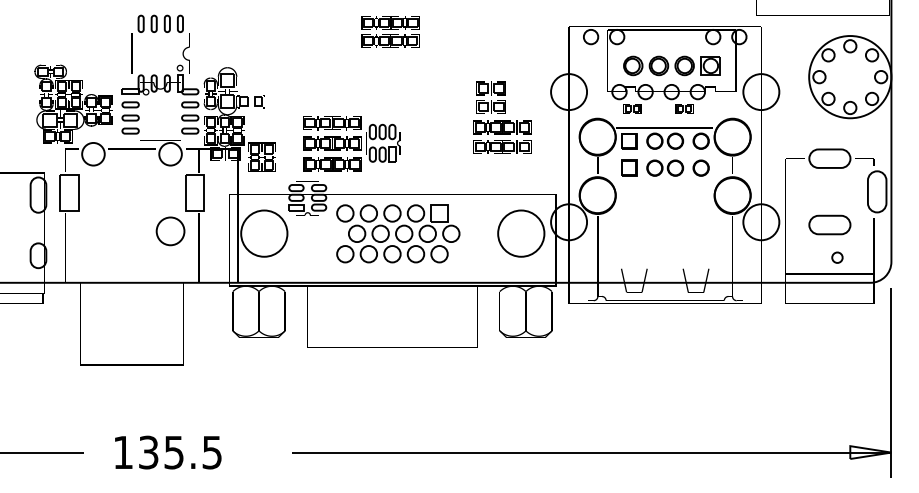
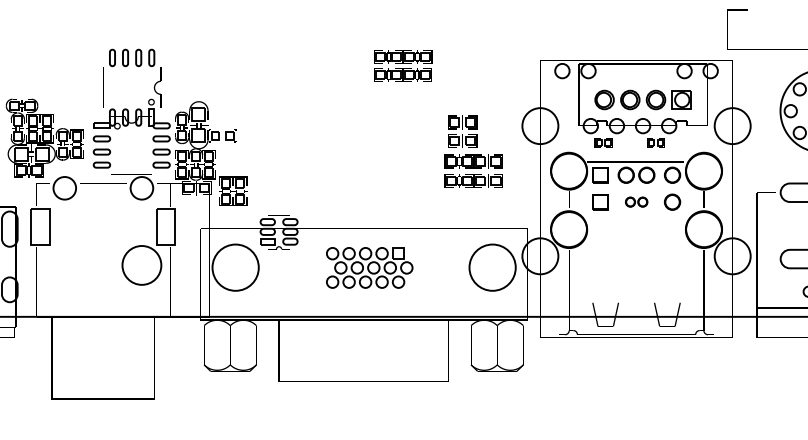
part: (390, 31) -> (402, 65), moved
part: (351, 143) -> (322, 177), removed
part: (665, 167) -> (636, 201), size x0.6
circle: (170, 231) -> (141, 265), size x1.4
part: (398, 233) -> (369, 267), size x0.7

